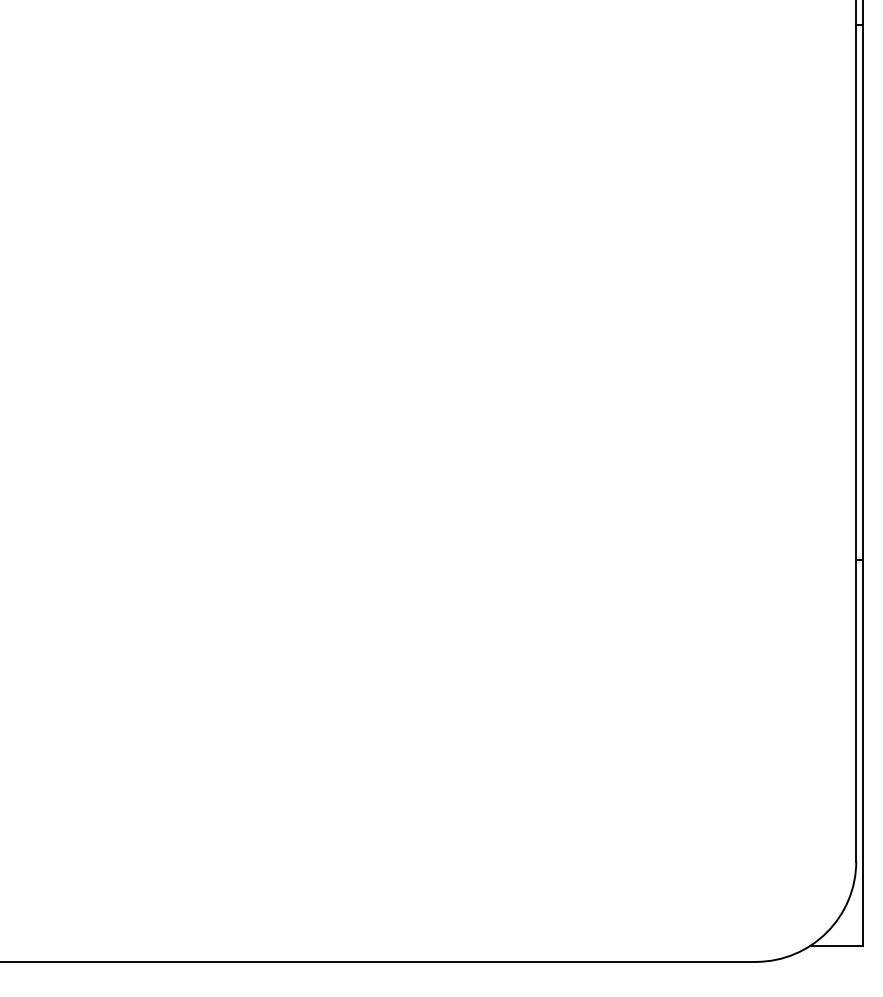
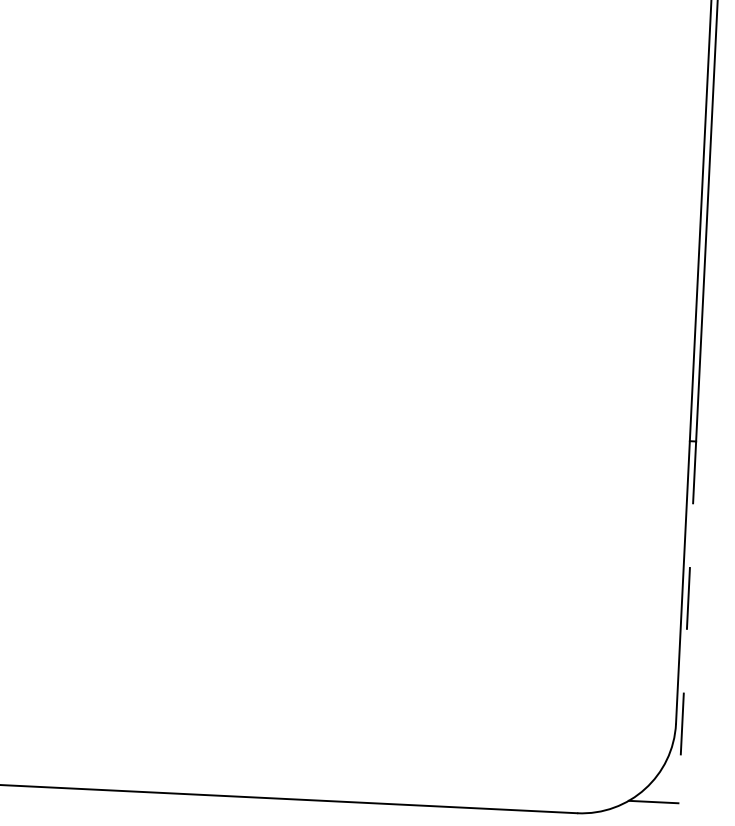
line: (862, 753) -> (686, 622), solid -> dashed

